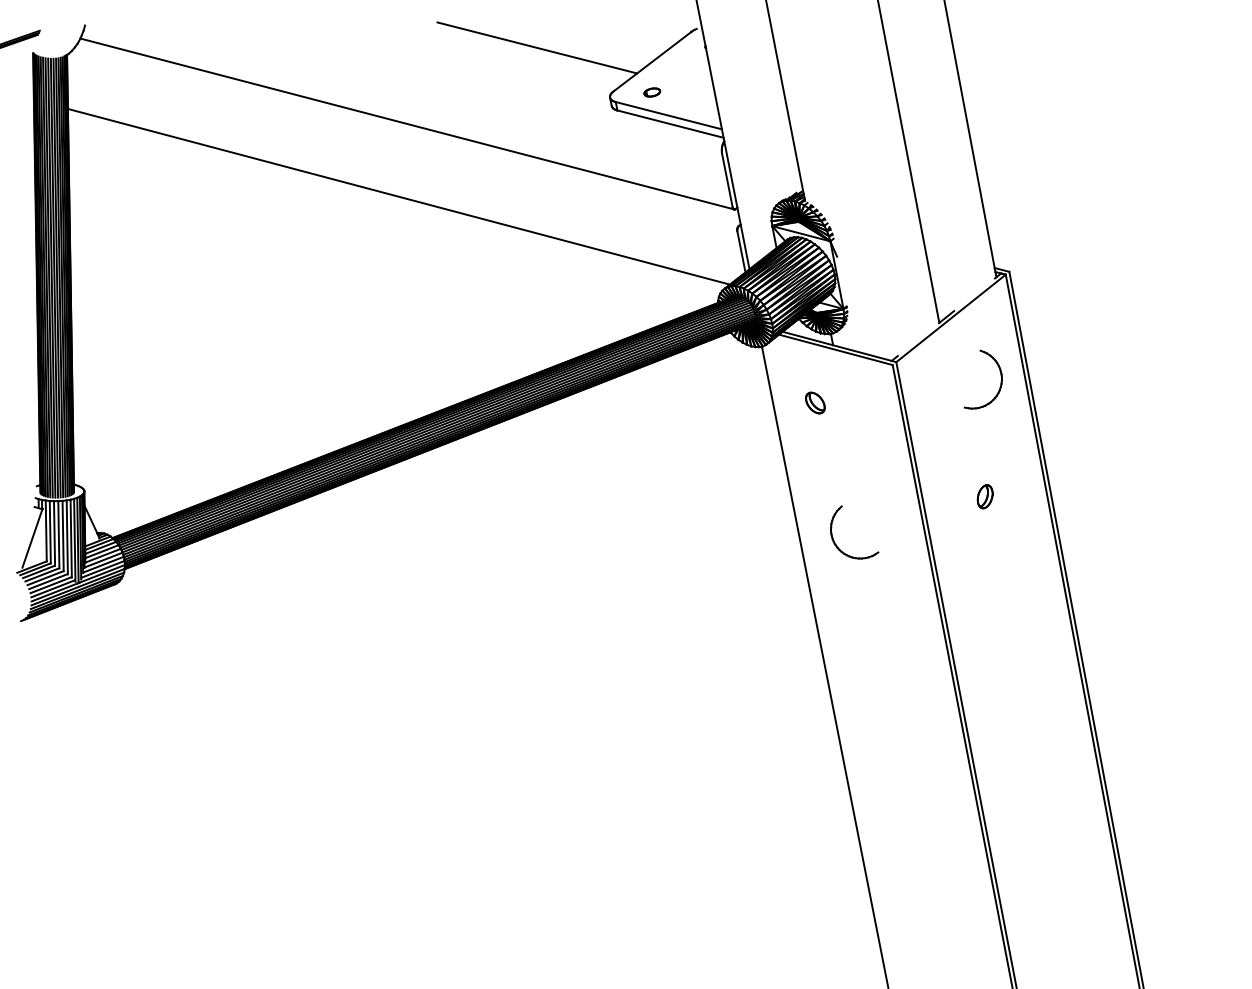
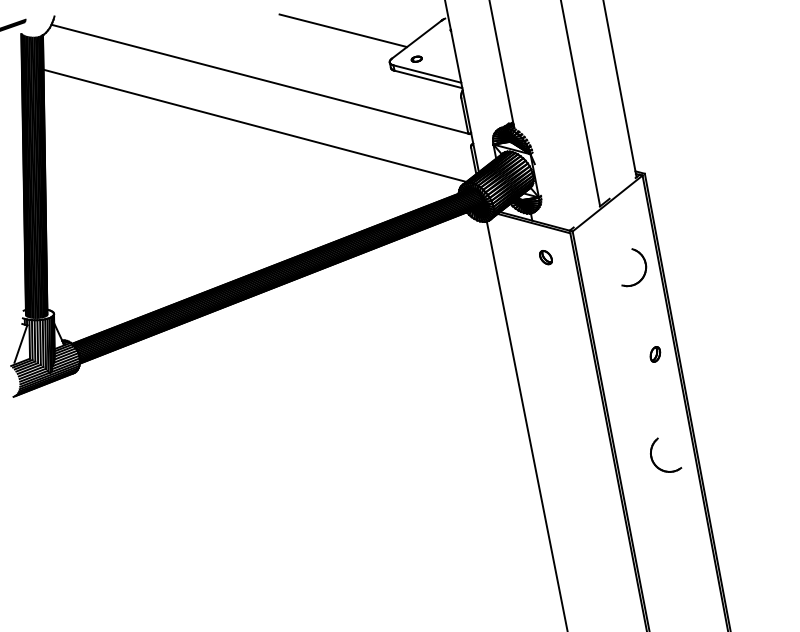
part: (999, 384) -> (644, 270), moved
part: (814, 402) -> (545, 257), moved
part: (985, 496) -> (655, 354), moved
part: (835, 539) -> (653, 459), moved

